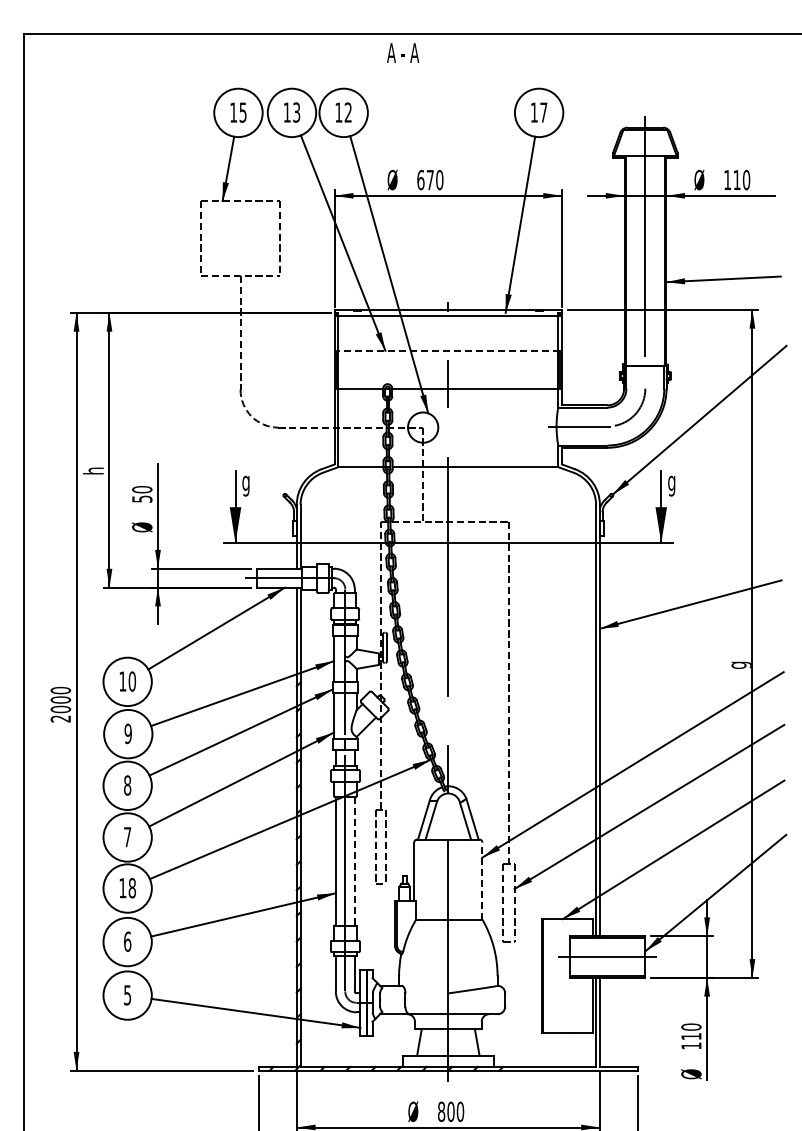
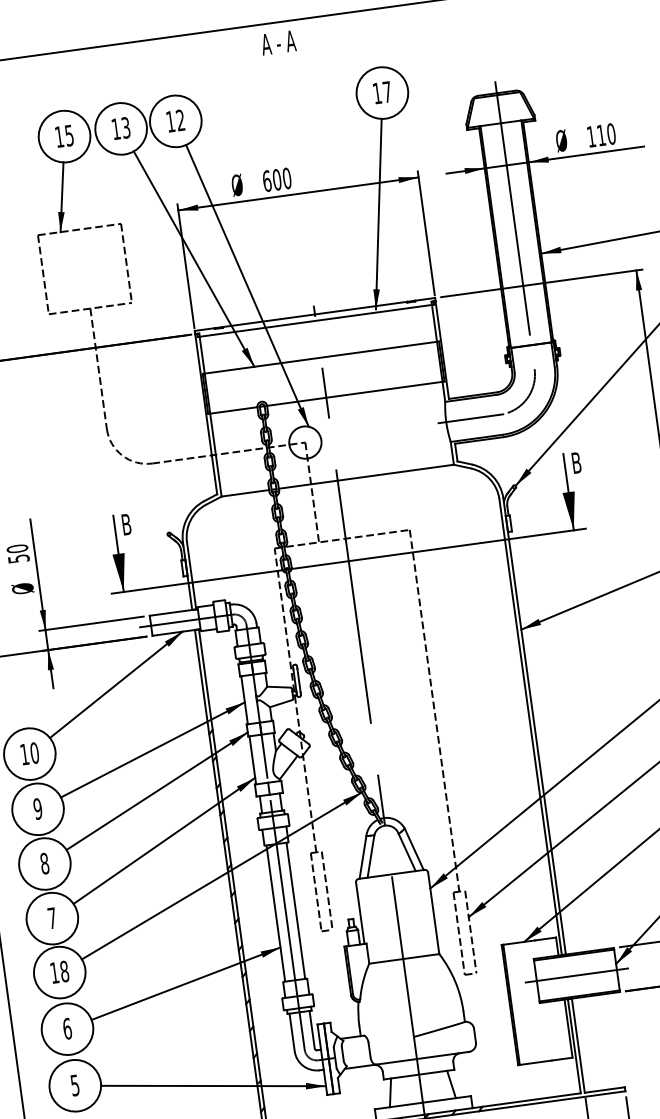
text: (403, 52) -> (278, 42), moved
text: (430, 179) -> (277, 179), 670 -> 600
line: (448, 350) -> (321, 357), dashed -> solid
text: (246, 483) -> (126, 527), g -> B
text: (672, 483) -> (577, 465), g -> B
line: (354, 861) -> (295, 911), dashed -> solid
line: (482, 881) -> (433, 913), dashed -> solid

